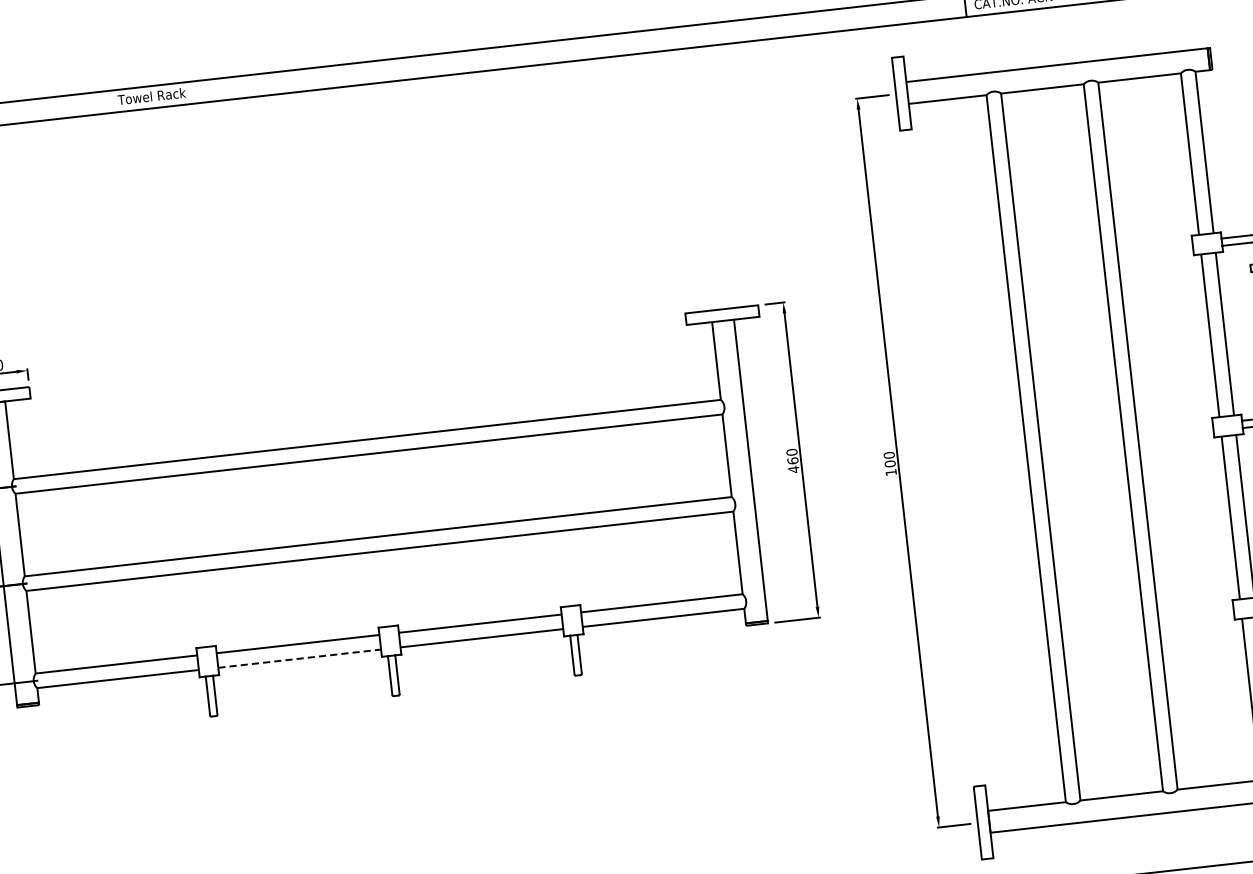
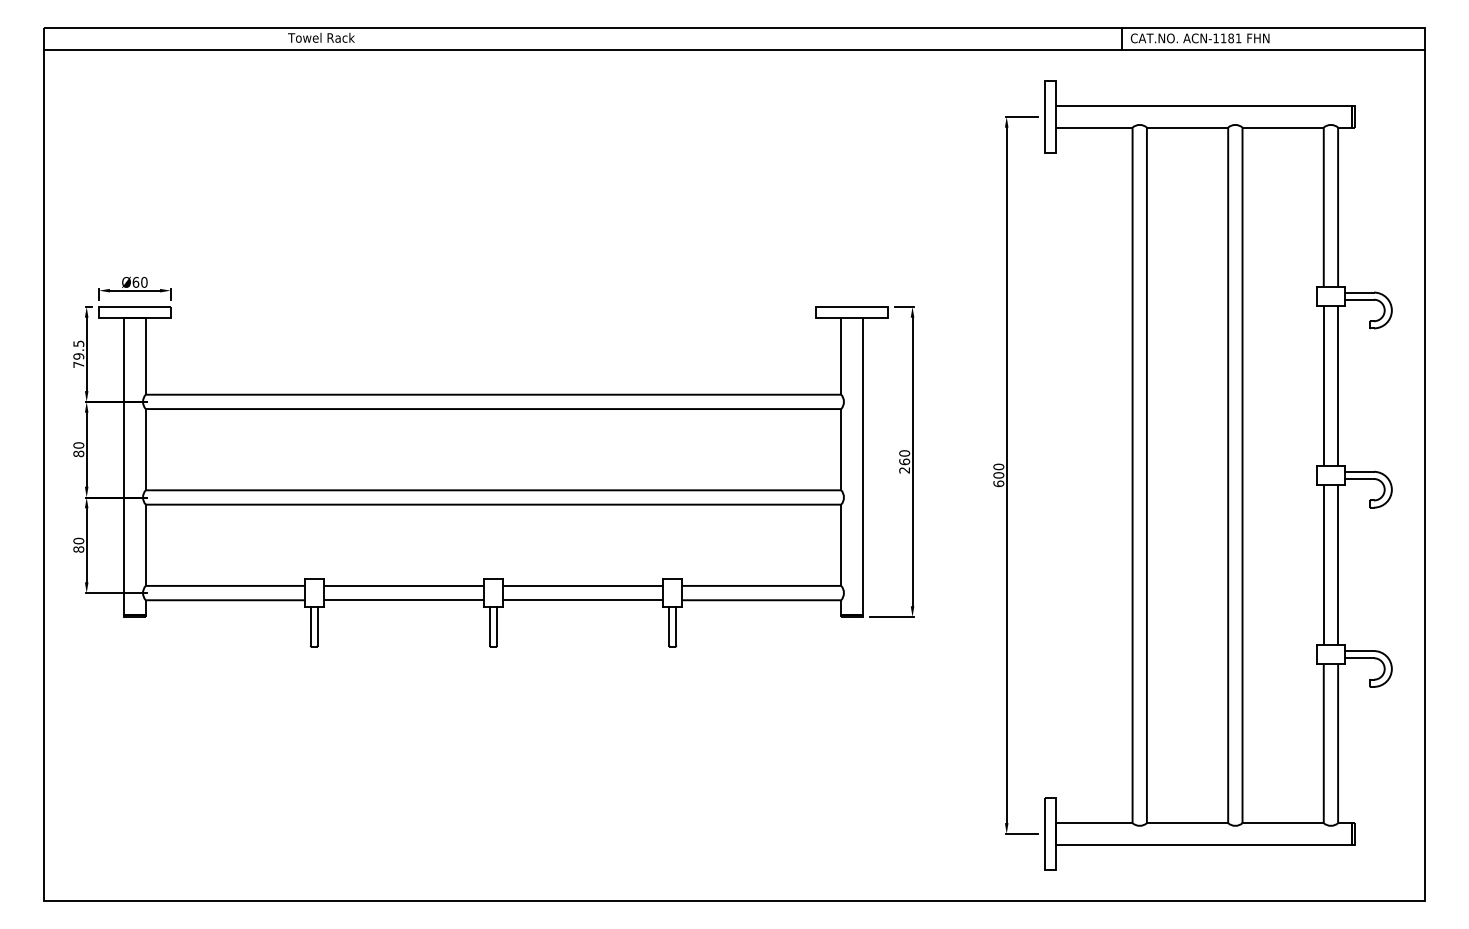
text: (793, 469) -> (904, 470), 460 -> 260
text: (890, 472) -> (998, 483), 100 -> 600
line: (300, 658) -> (404, 600), dashed -> solid

